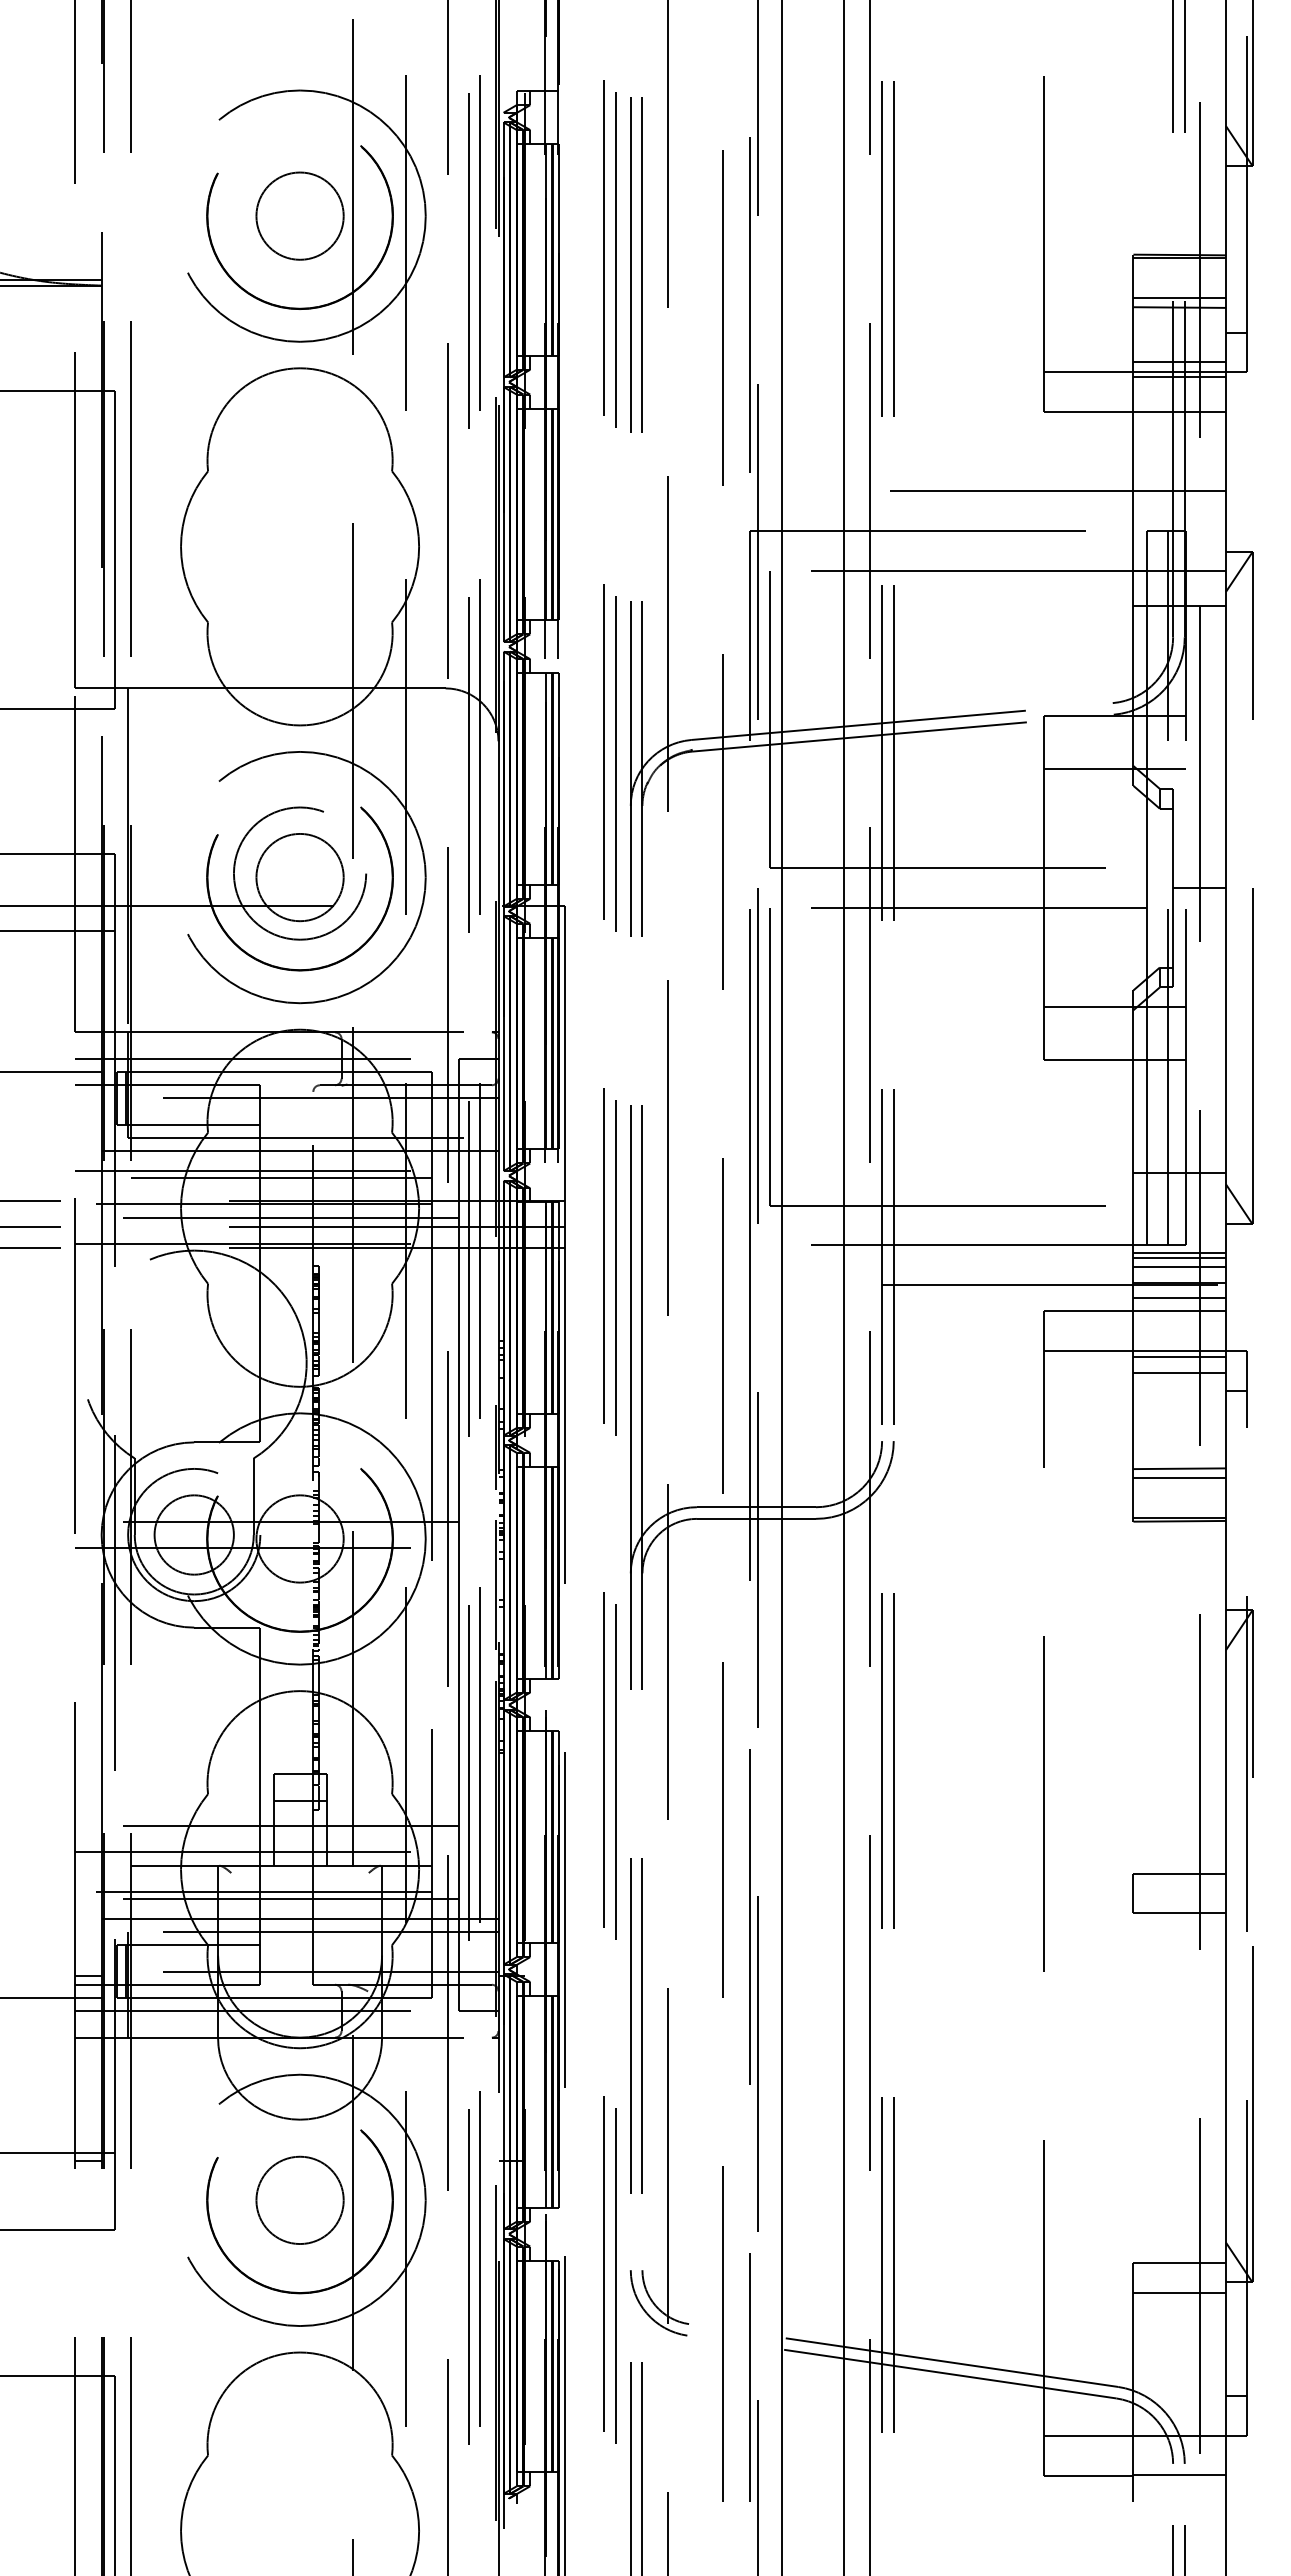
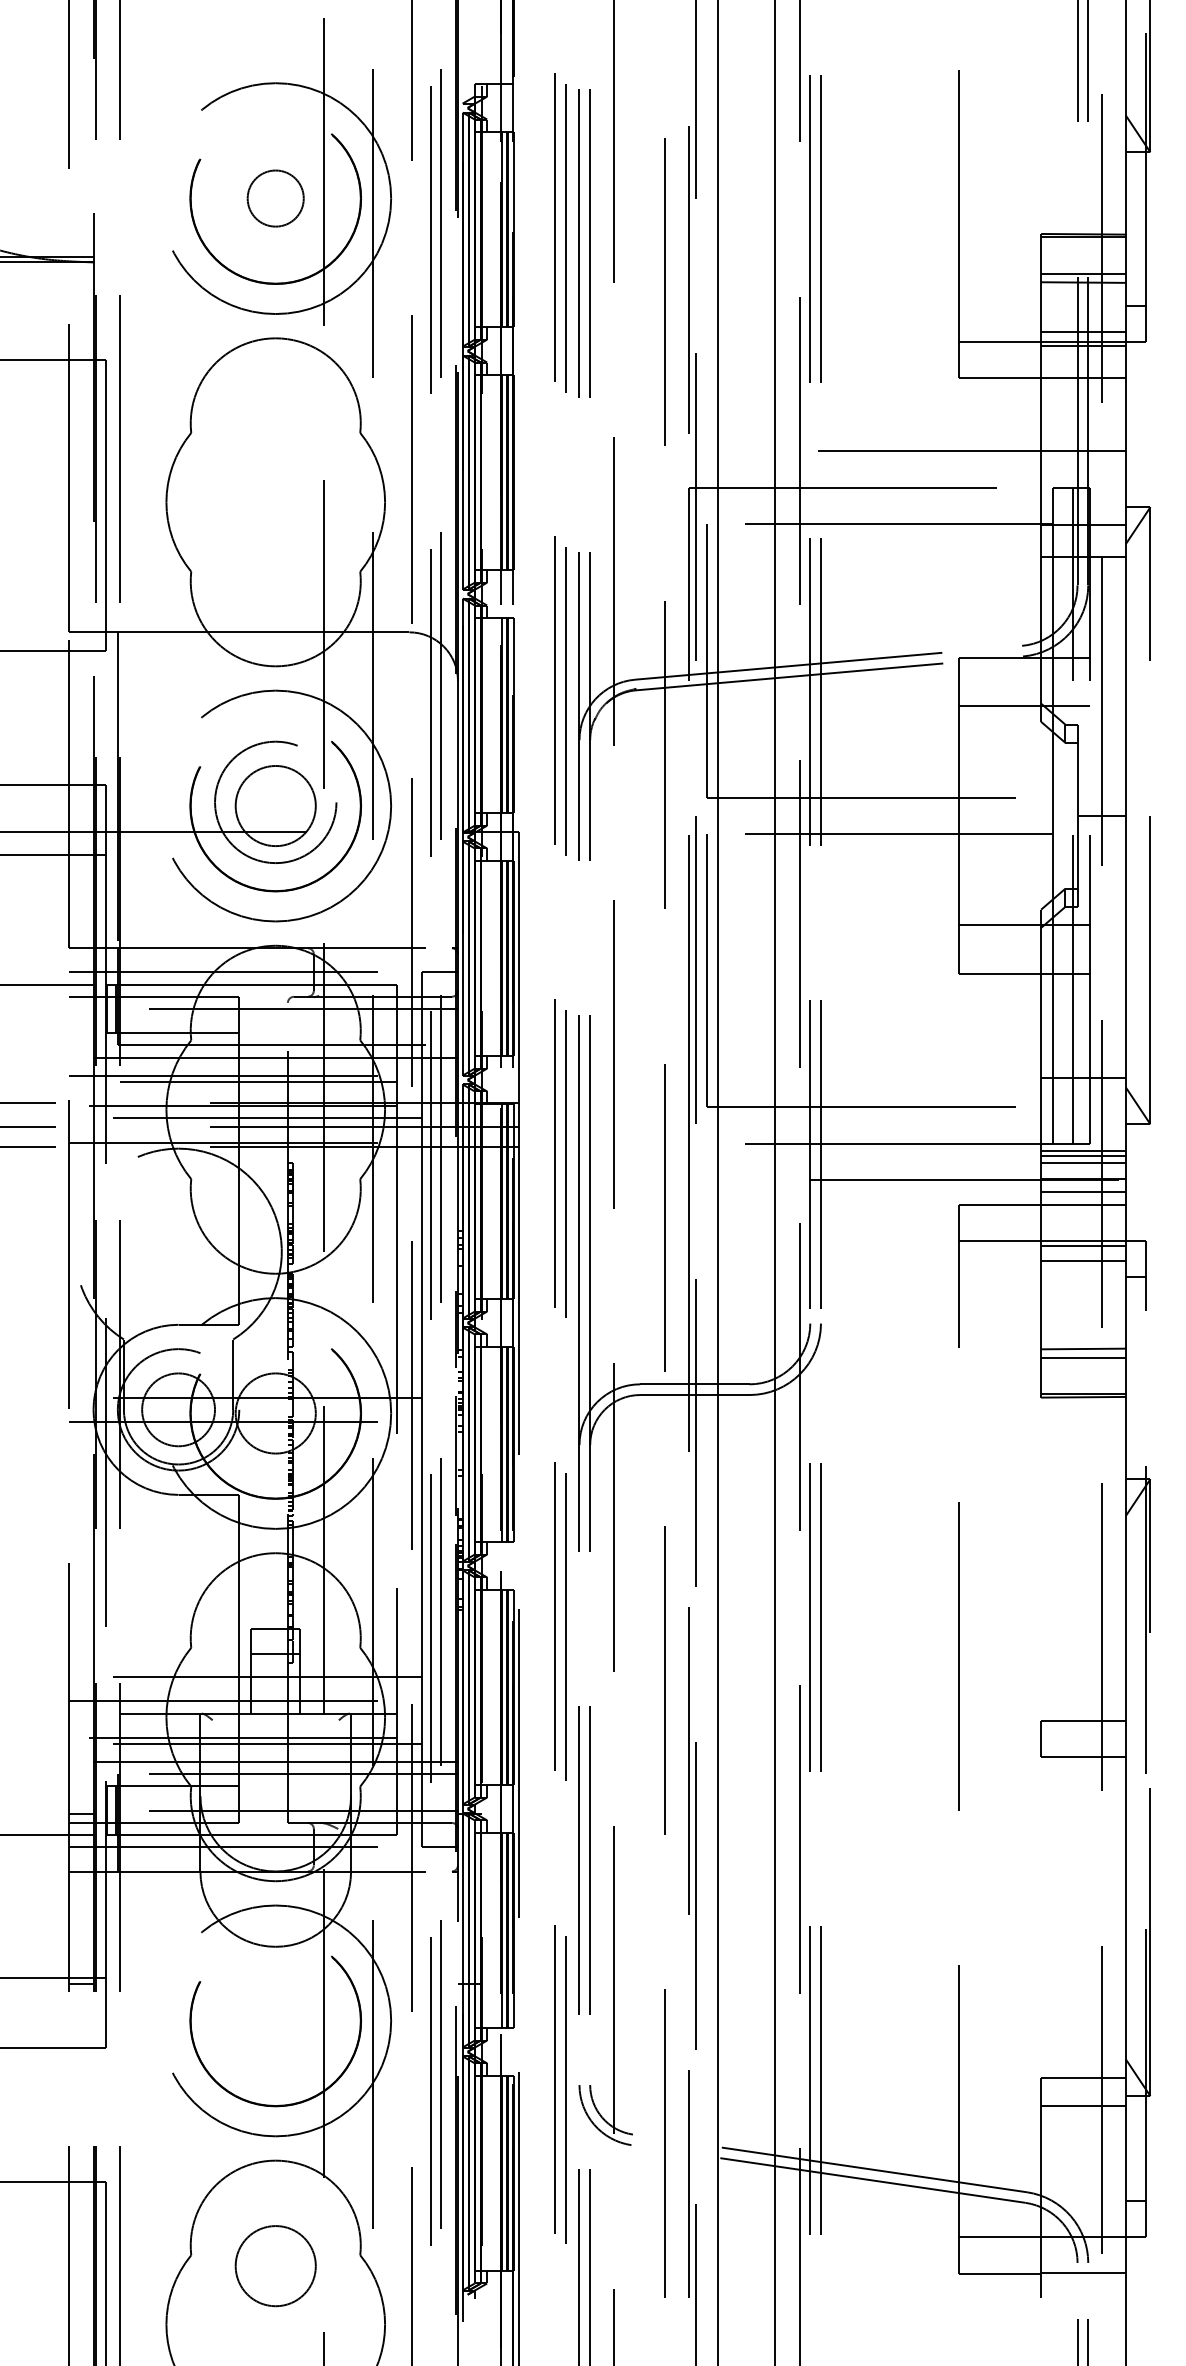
circle: (299, 215) -> (275, 198), size x0.7
circle: (299, 2199) -> (275, 2265), moved

